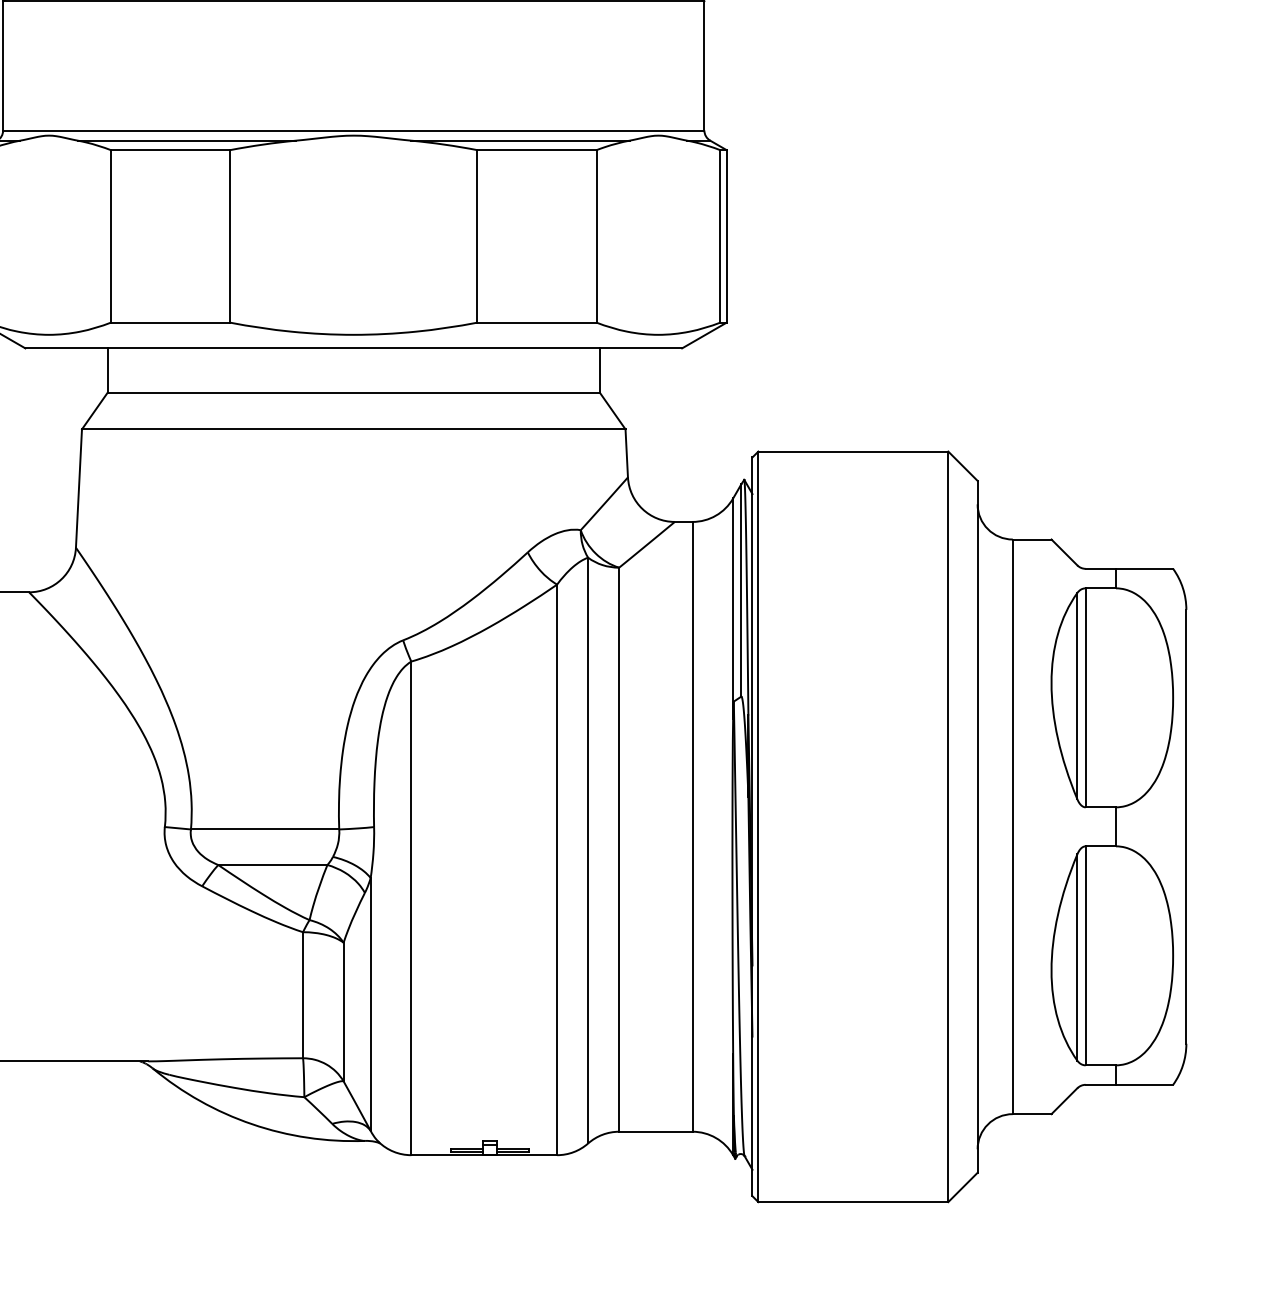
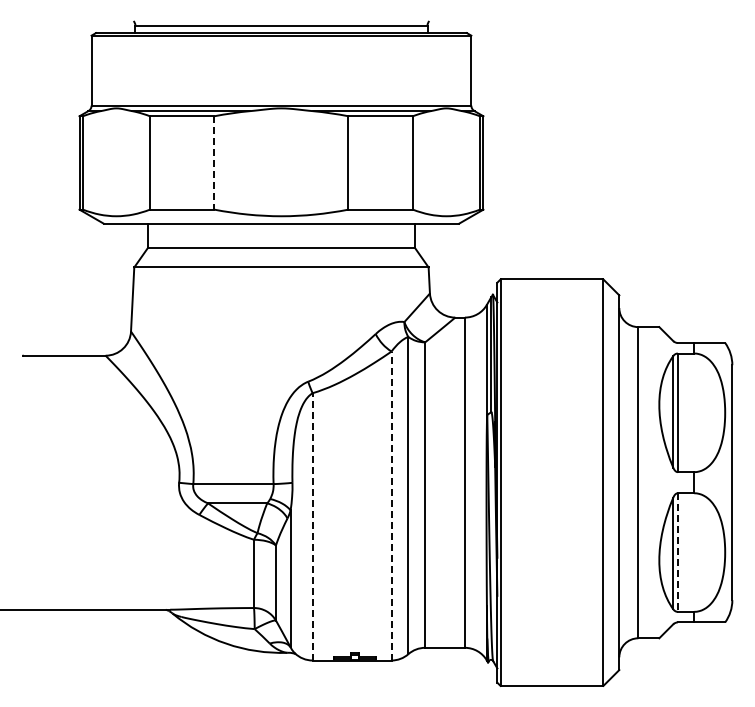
line: (230, 235) -> (214, 162), solid -> dashed
line: (556, 868) -> (391, 505), solid -> dashed
line: (411, 907) -> (312, 526), solid -> dashed
line: (1085, 957) -> (677, 553), solid -> dashed

